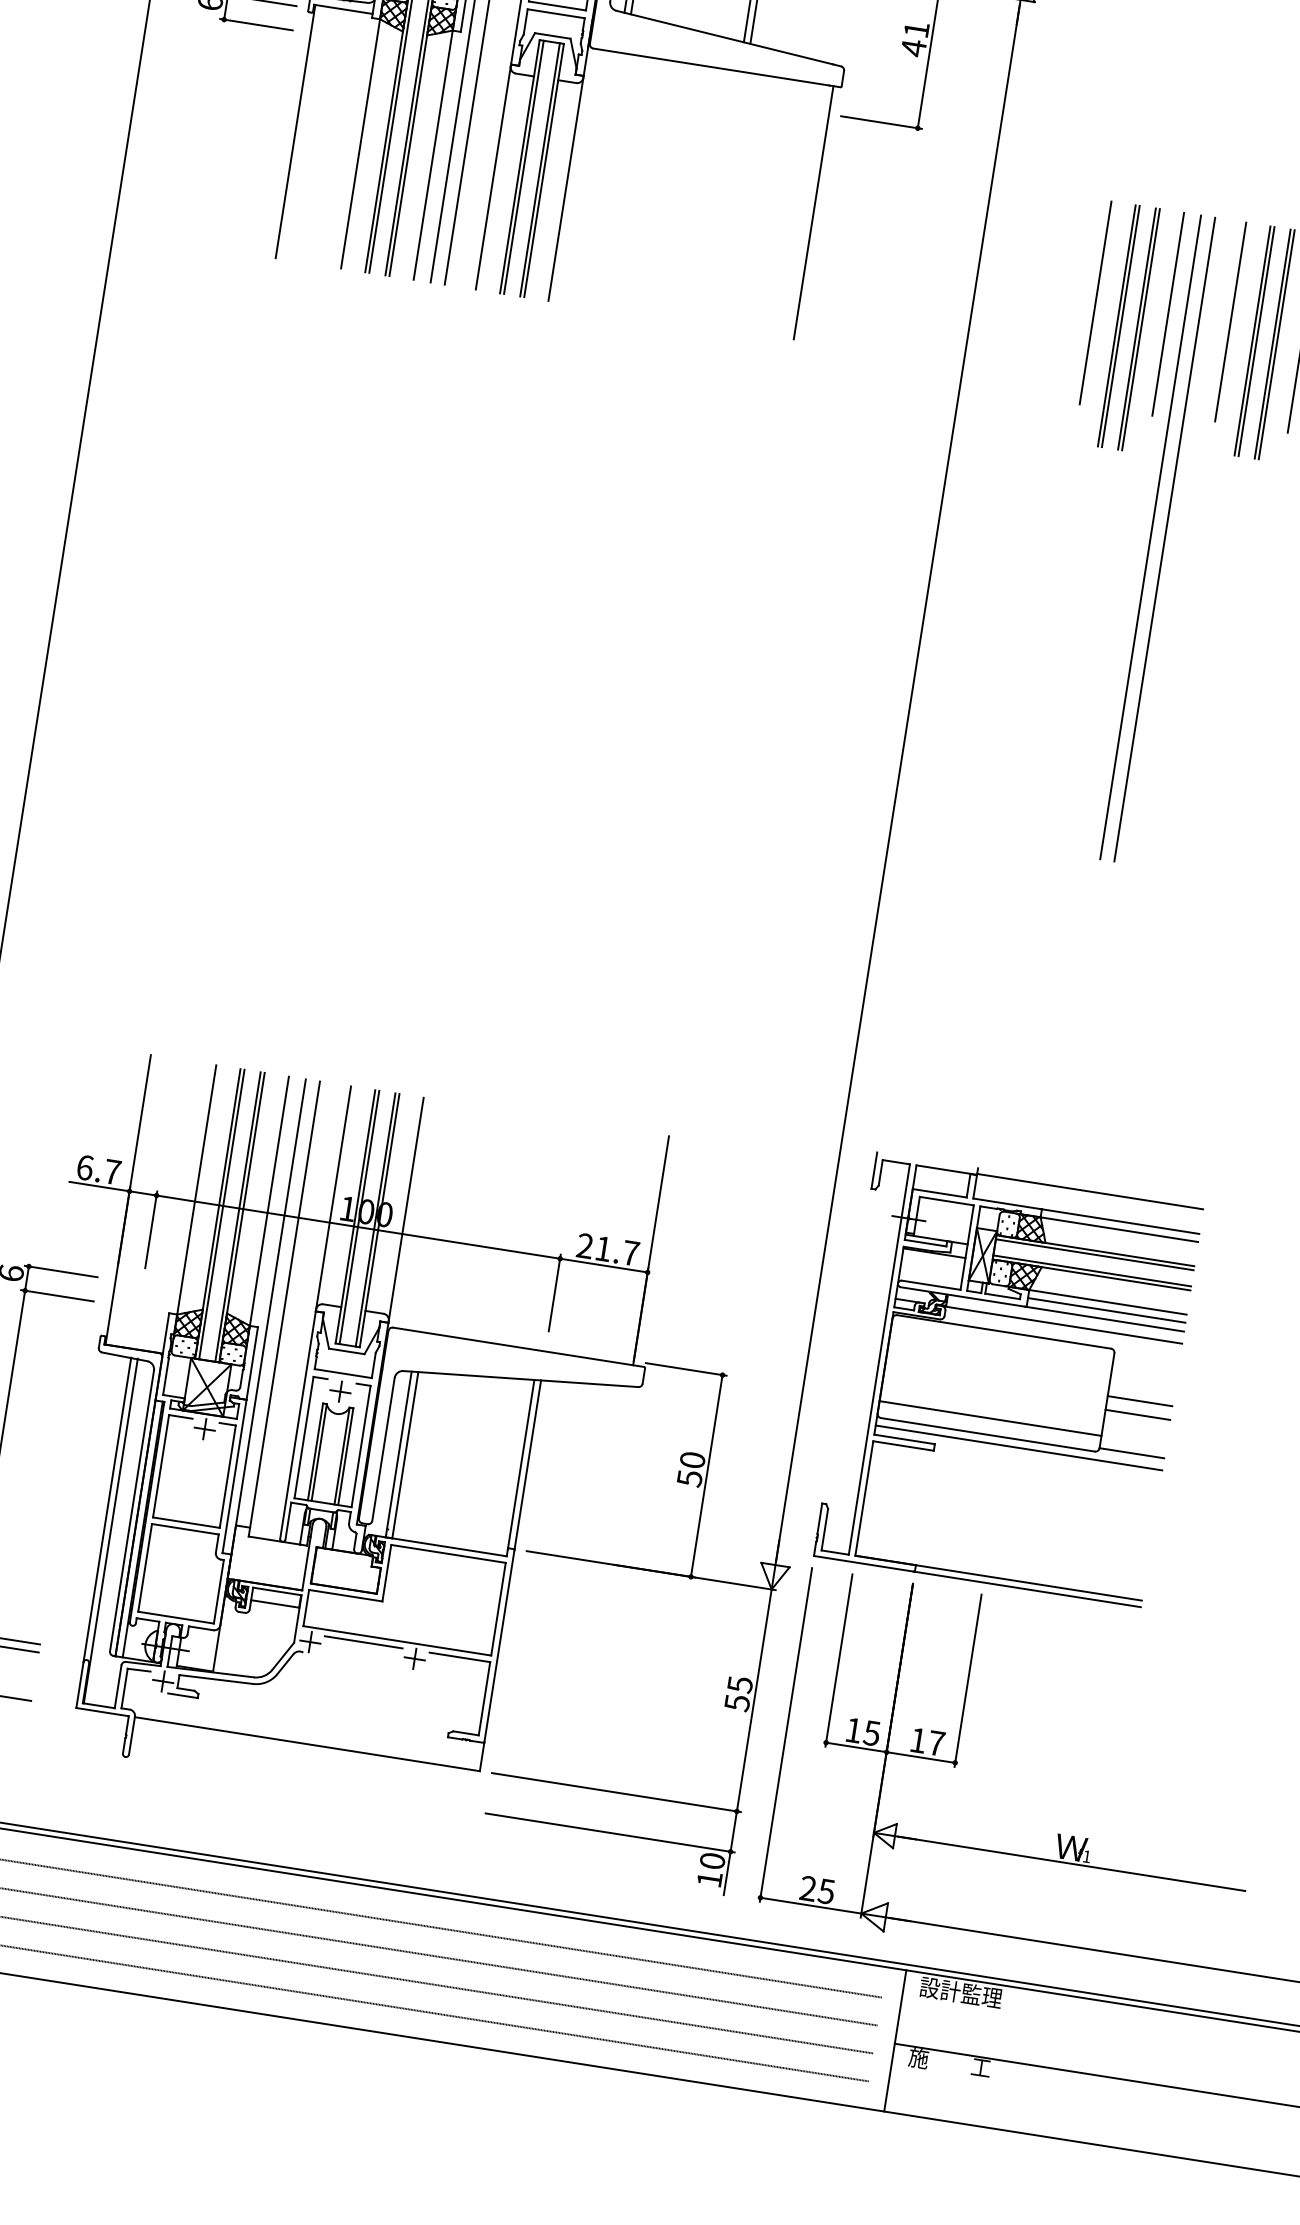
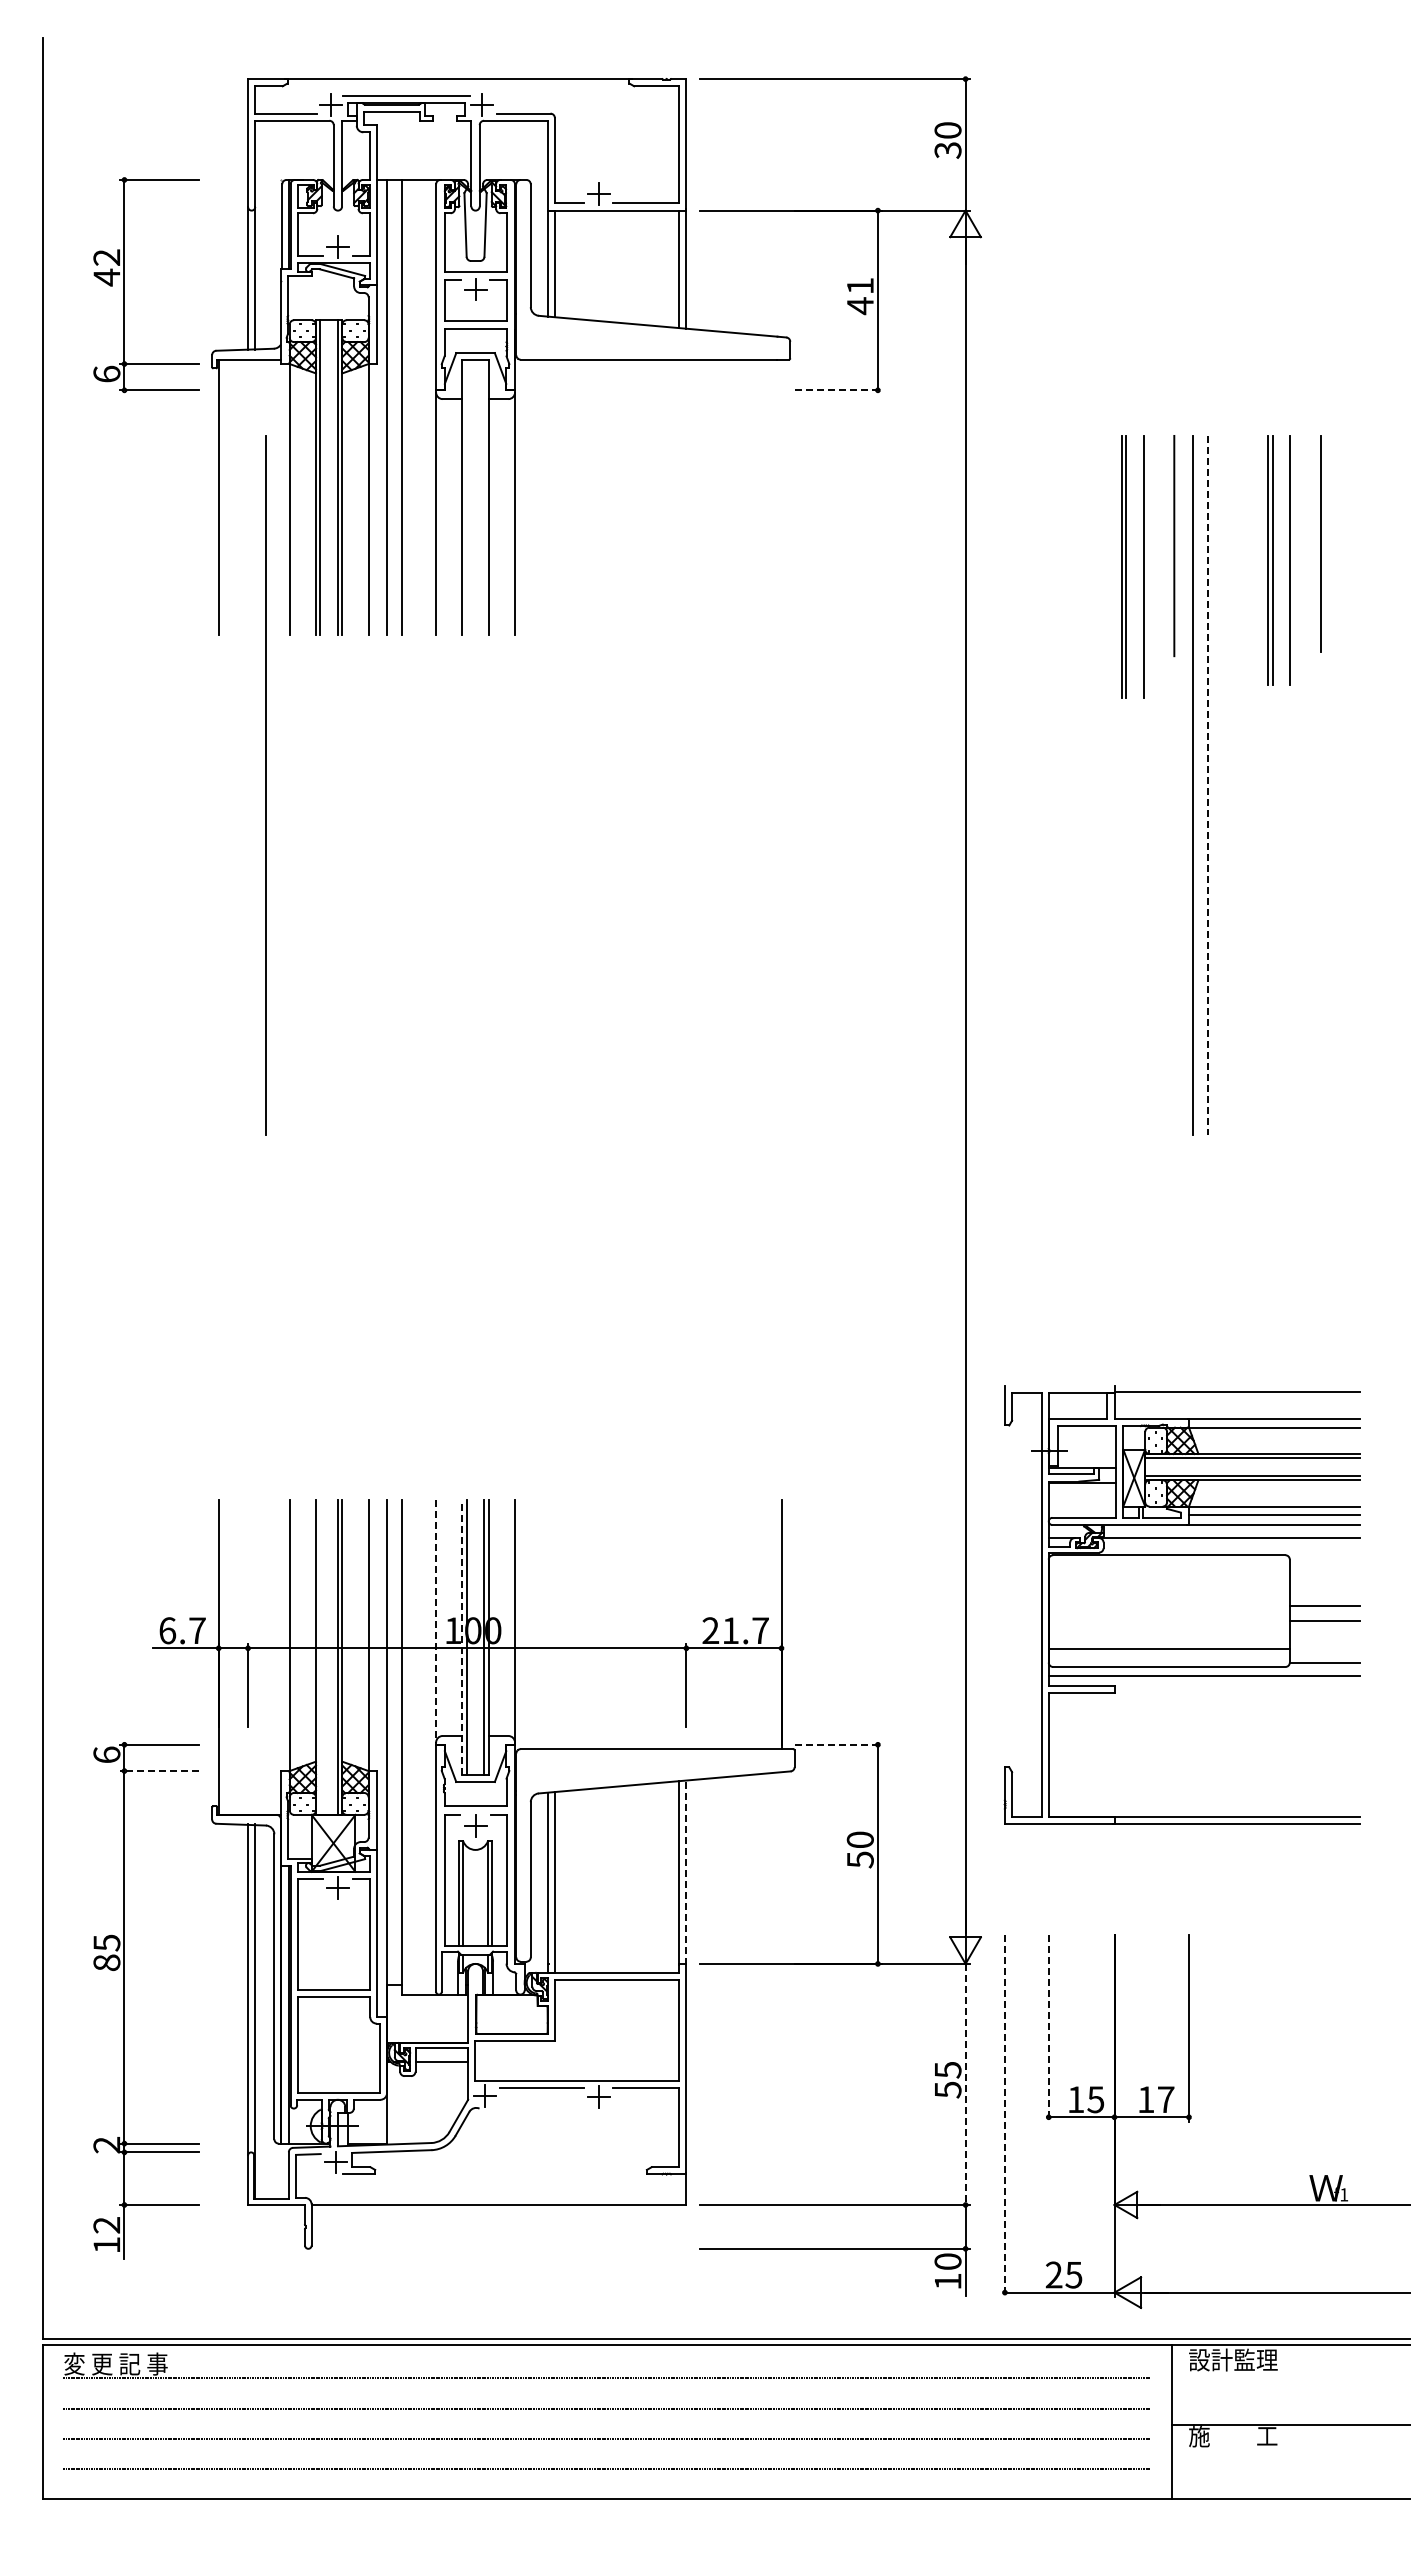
line: (881, 122) -> (838, 390), solid -> dashed
line: (523, 166) -> (466, 496), removed
line: (540, 169) -> (484, 496), removed
line: (813, 212) -> (781, 496), removed
line: (1095, 302) -> (1095, 545), removed
line: (1230, 321) -> (1241, 543), removed
line: (1141, 329) -> (1148, 566), removed
line: (1276, 344) -> (1294, 559), removed
line: (297, 403) -> (265, 785), added
line: (1165, 539) -> (1208, 785), solid -> dashed
line: (333, 1198) -> (436, 1621), solid -> dashed
line: (221, 1214) -> (320, 1657), removed
line: (355, 1216) -> (462, 1637), solid -> dashed
line: (57, 1296) -> (159, 1771), solid -> dashed
line: (686, 1369) -> (838, 1744), solid -> dashed
part: (1008, 1379) -> (1181, 1604), moved
line: (527, 1465) -> (686, 1872), solid -> dashed
line: (838, 1660) -> (1048, 2028), solid -> dashed
line: (754, 1700) -> (965, 2084), solid -> dashed
line: (785, 1735) -> (1004, 2116), solid -> dashed

